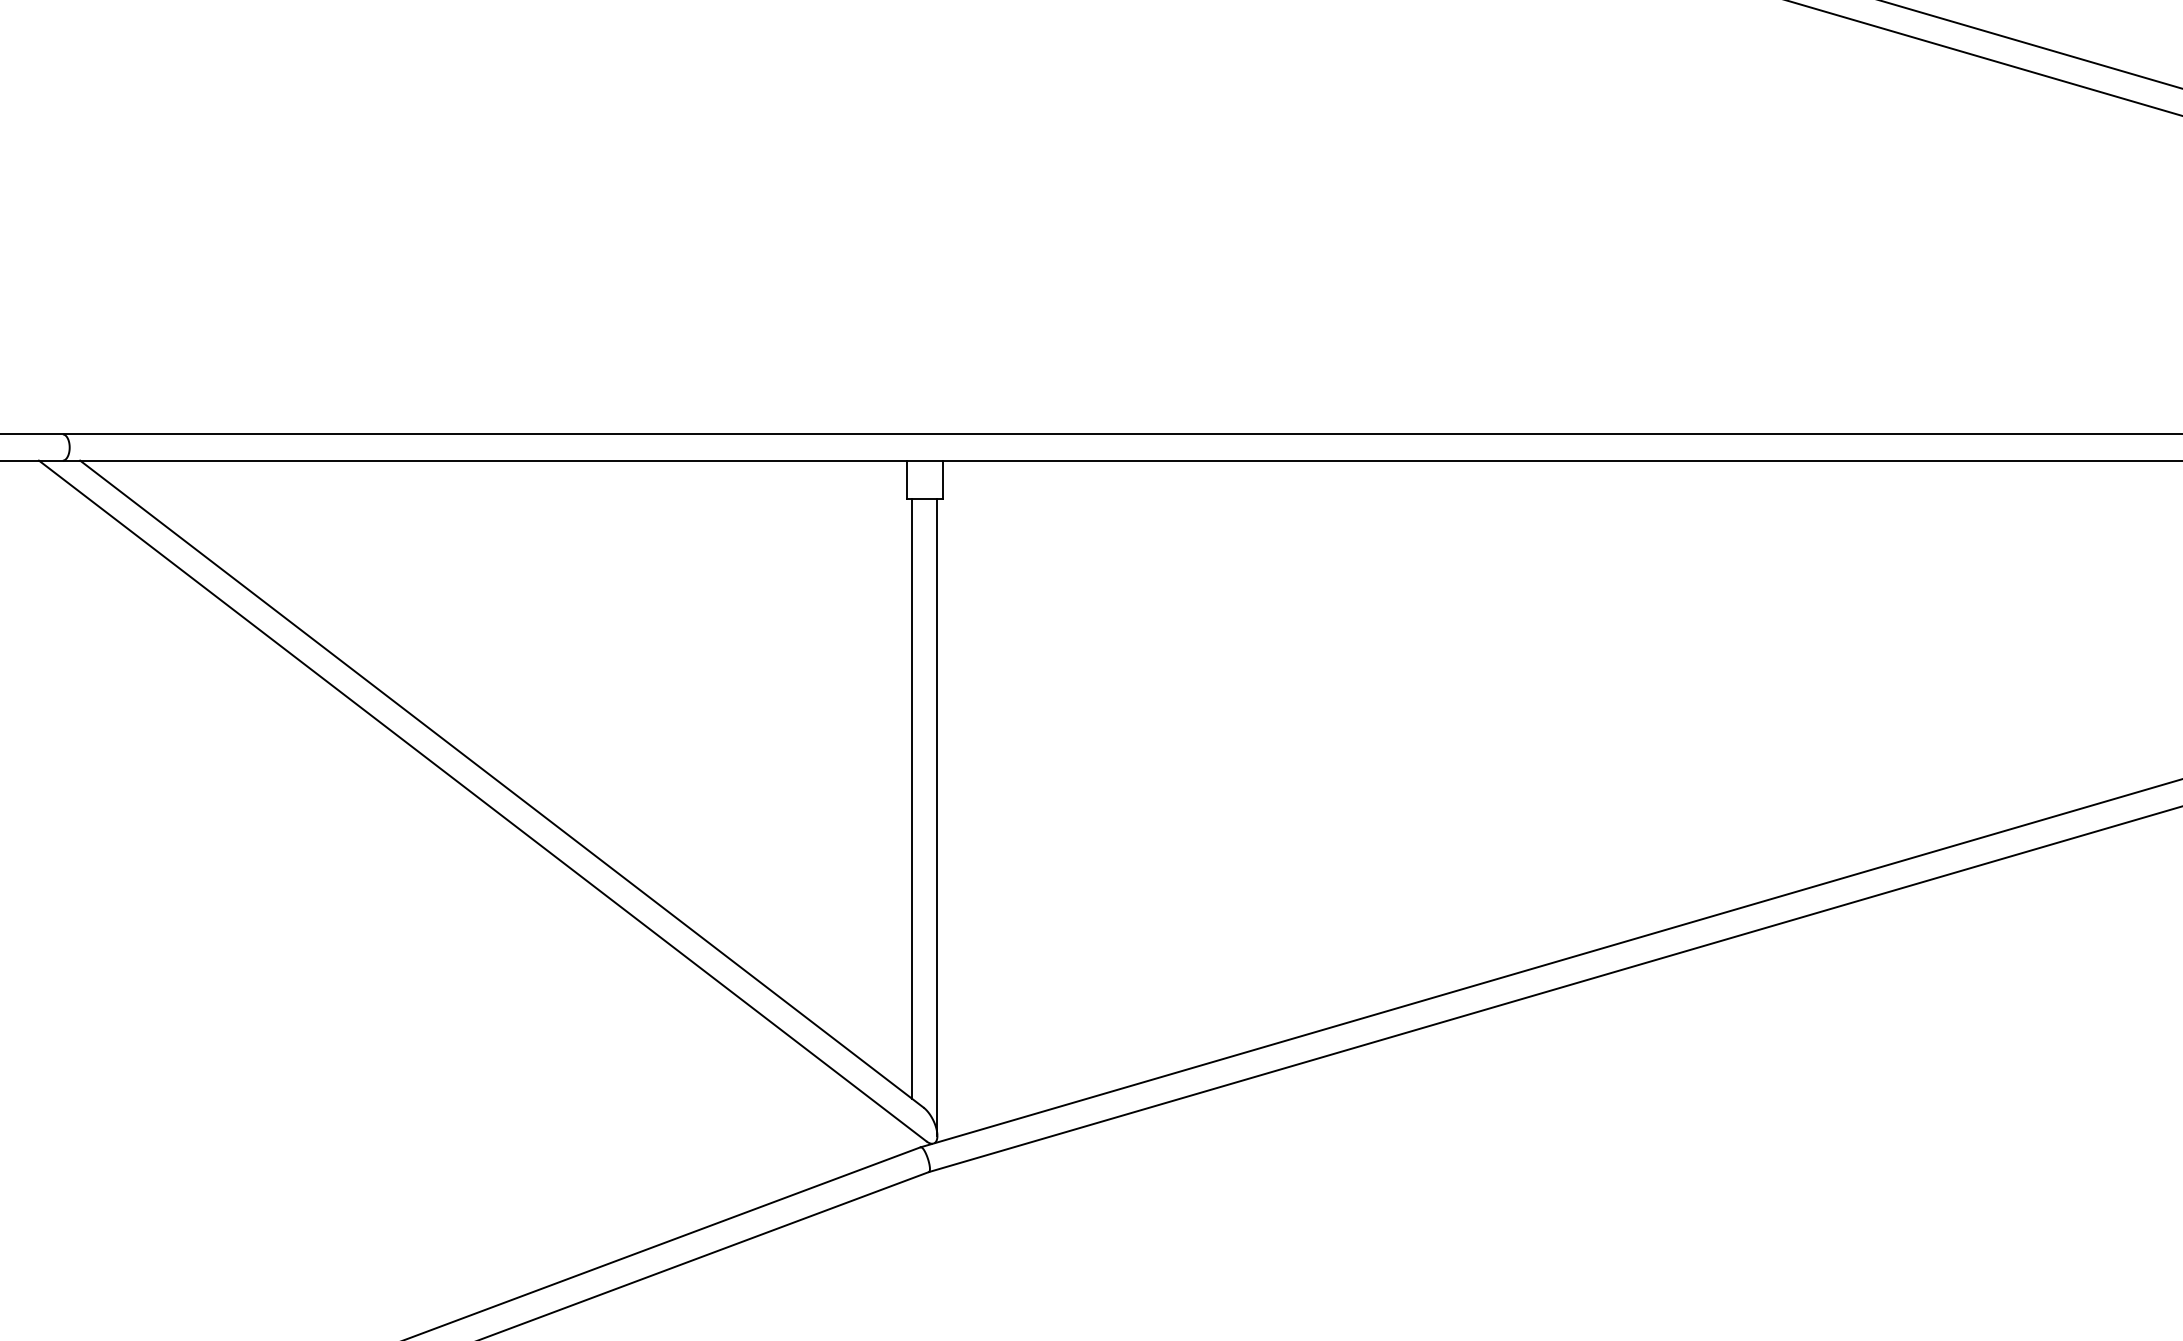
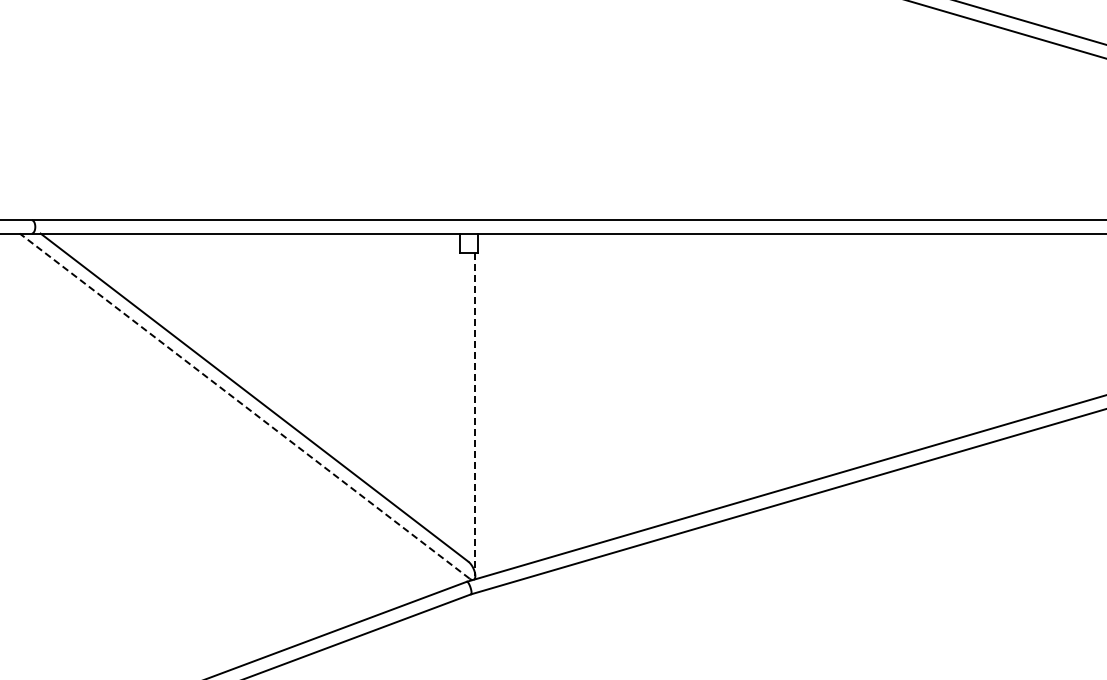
line: (912, 797) -> (462, 404), removed
line: (482, 801) -> (244, 406), solid -> dashed
line: (937, 817) -> (475, 414), solid -> dashed

